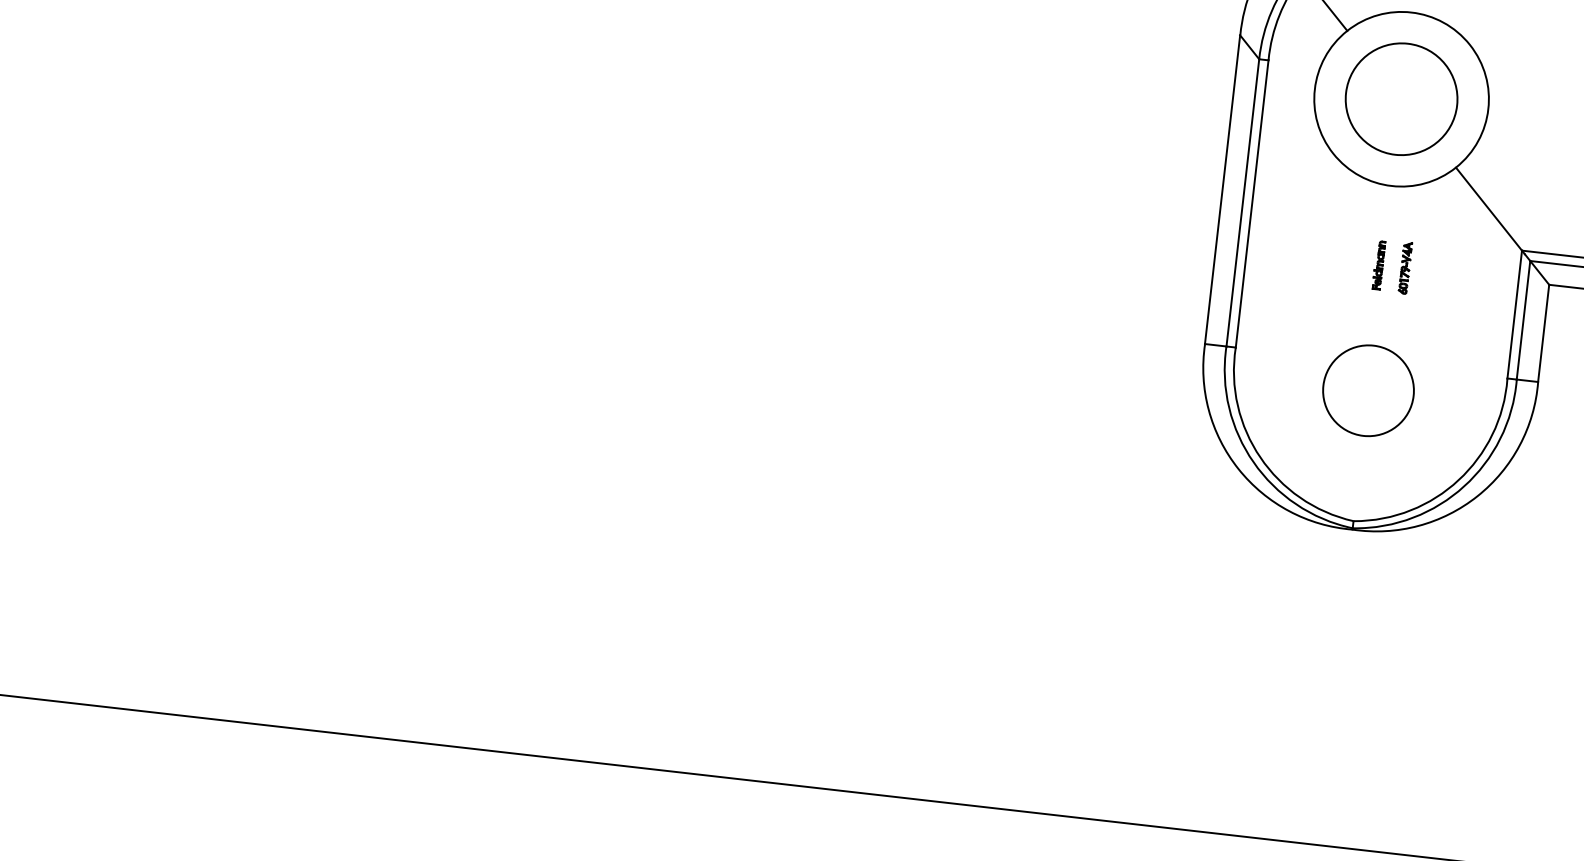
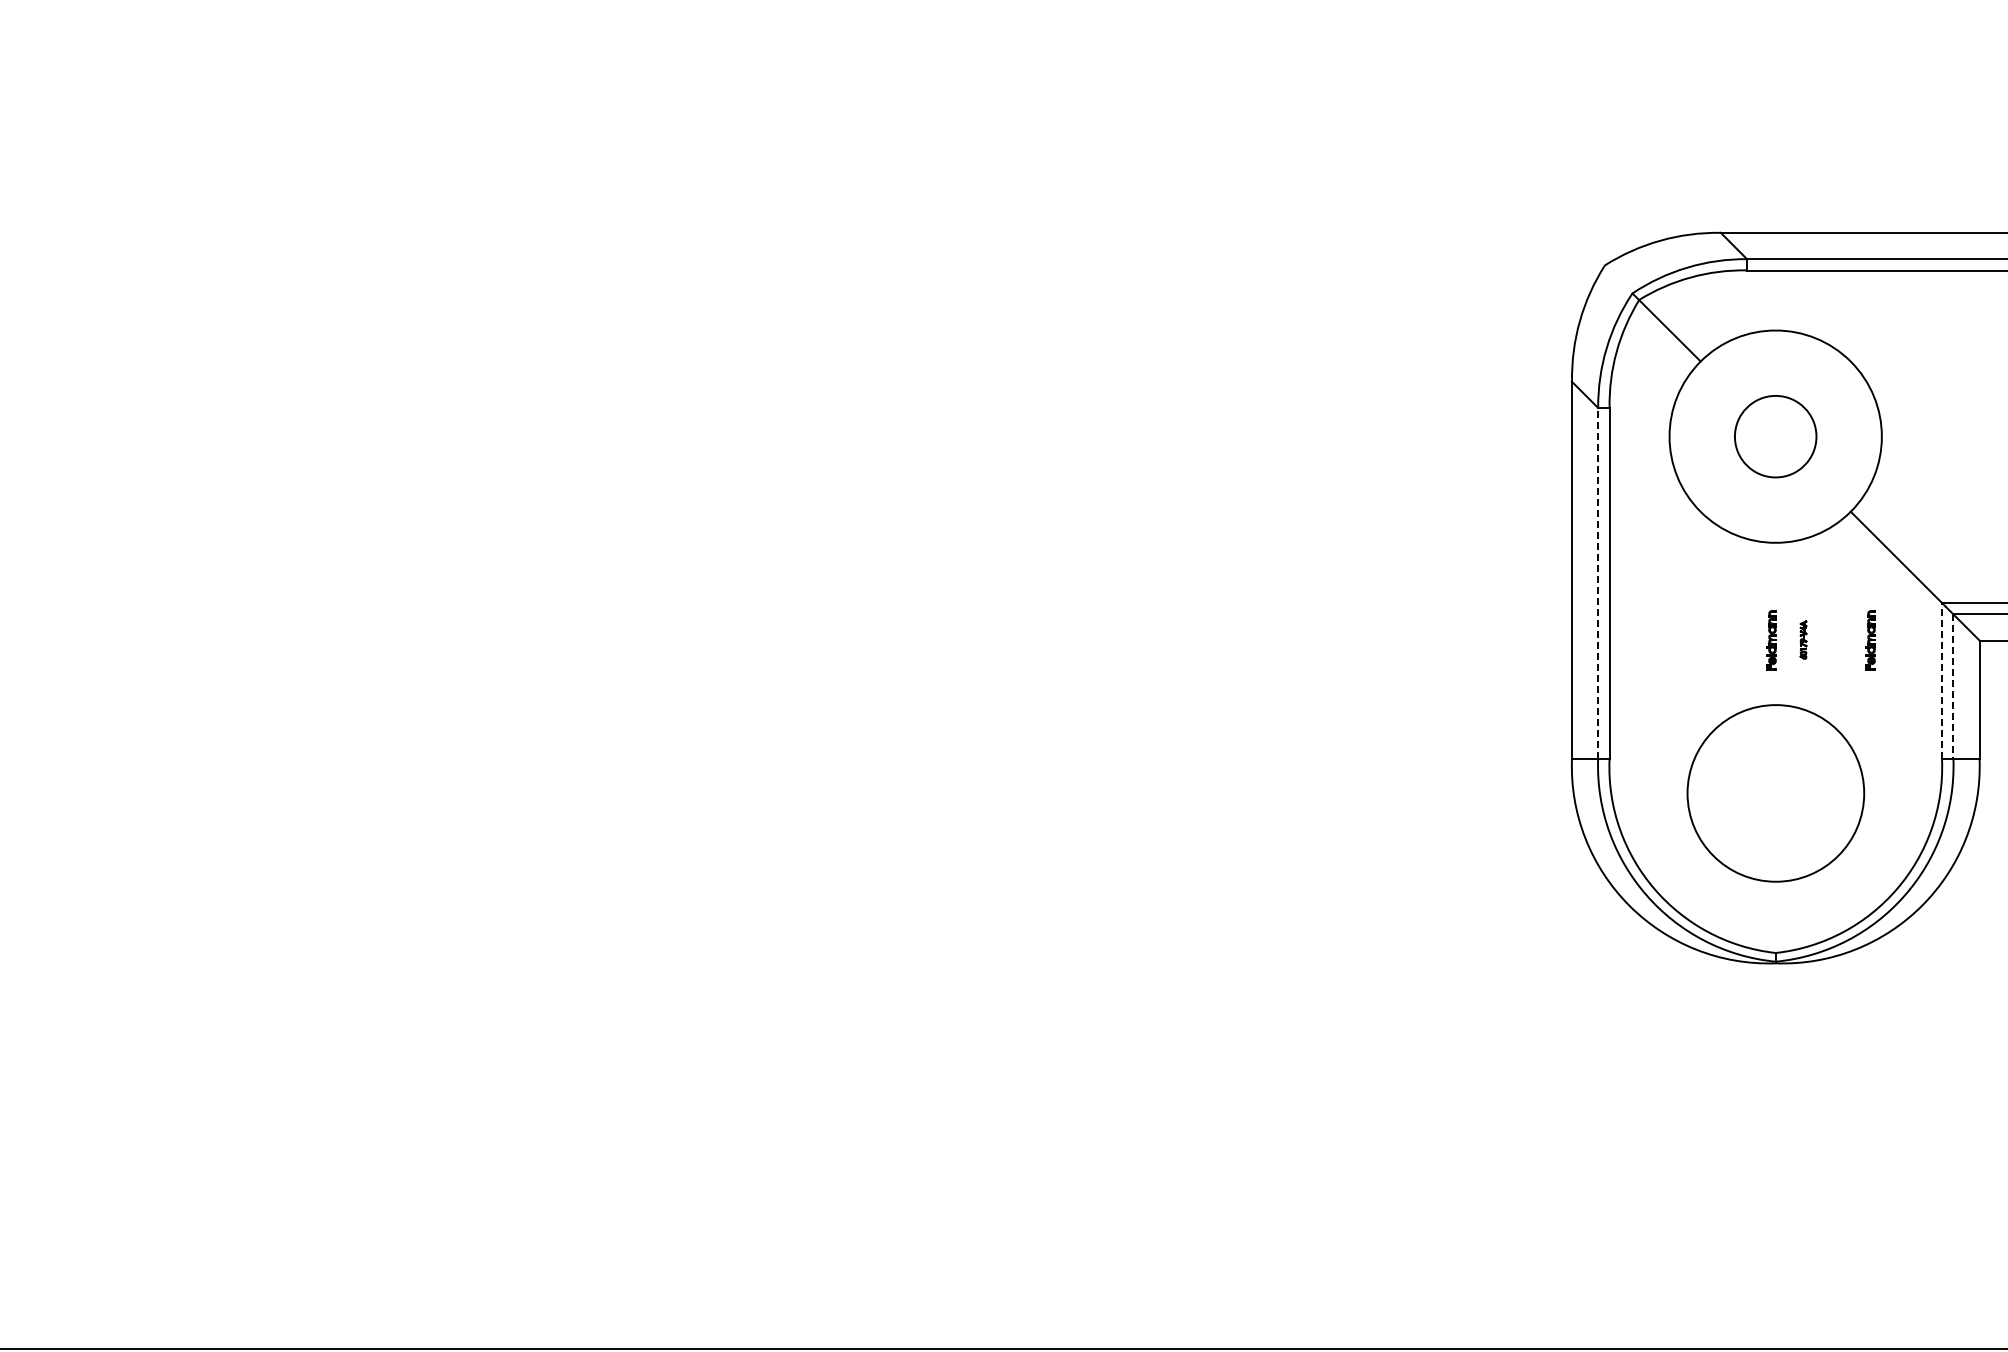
circle: (1401, 99) -> (1775, 436), size x0.6
line: (1243, 202) -> (1598, 583), solid -> dashed
part: (1405, 267) -> (1803, 639), size x0.6
part: (1460, 274) -> (1870, 640), added
line: (1515, 314) -> (1942, 680), solid -> dashed
line: (1523, 319) -> (1953, 686), solid -> dashed
circle: (1368, 390) -> (1775, 793), size x1.6

